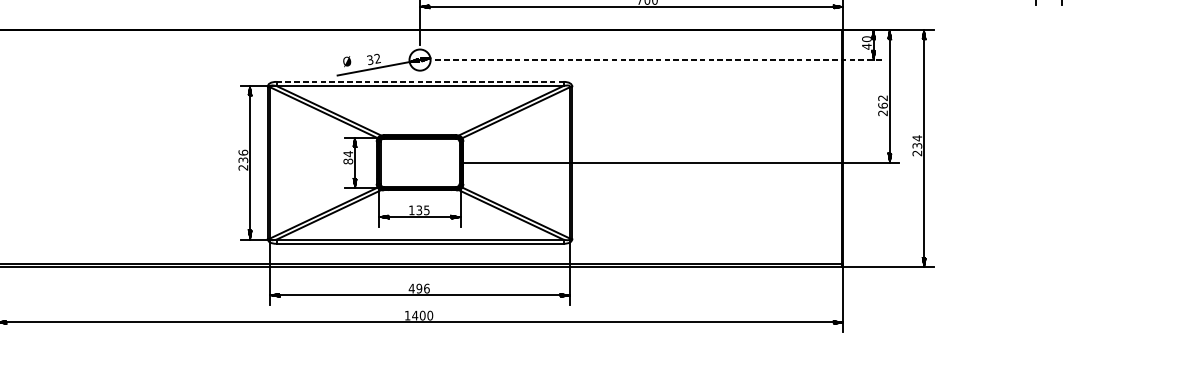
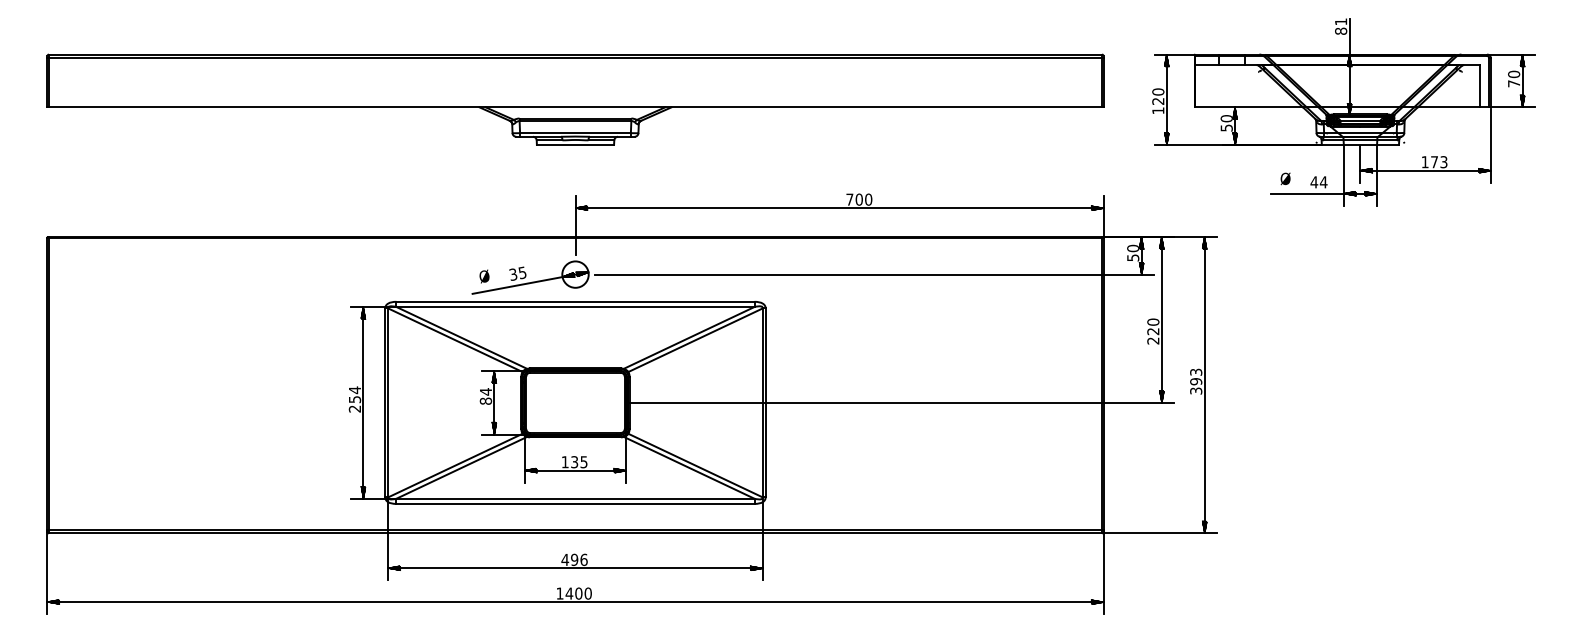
text: (867, 46) -> (1133, 257), 40 -> 50
text: (377, 58) -> (522, 272), 32 -> 35
line: (659, 60) -> (874, 274), dashed -> solid
line: (420, 81) -> (575, 301), dashed -> solid
text: (883, 101) -> (1153, 326), 262 -> 220
text: (917, 145) -> (1196, 381), 234 -> 393
text: (242, 156) -> (354, 394), 236 -> 254

